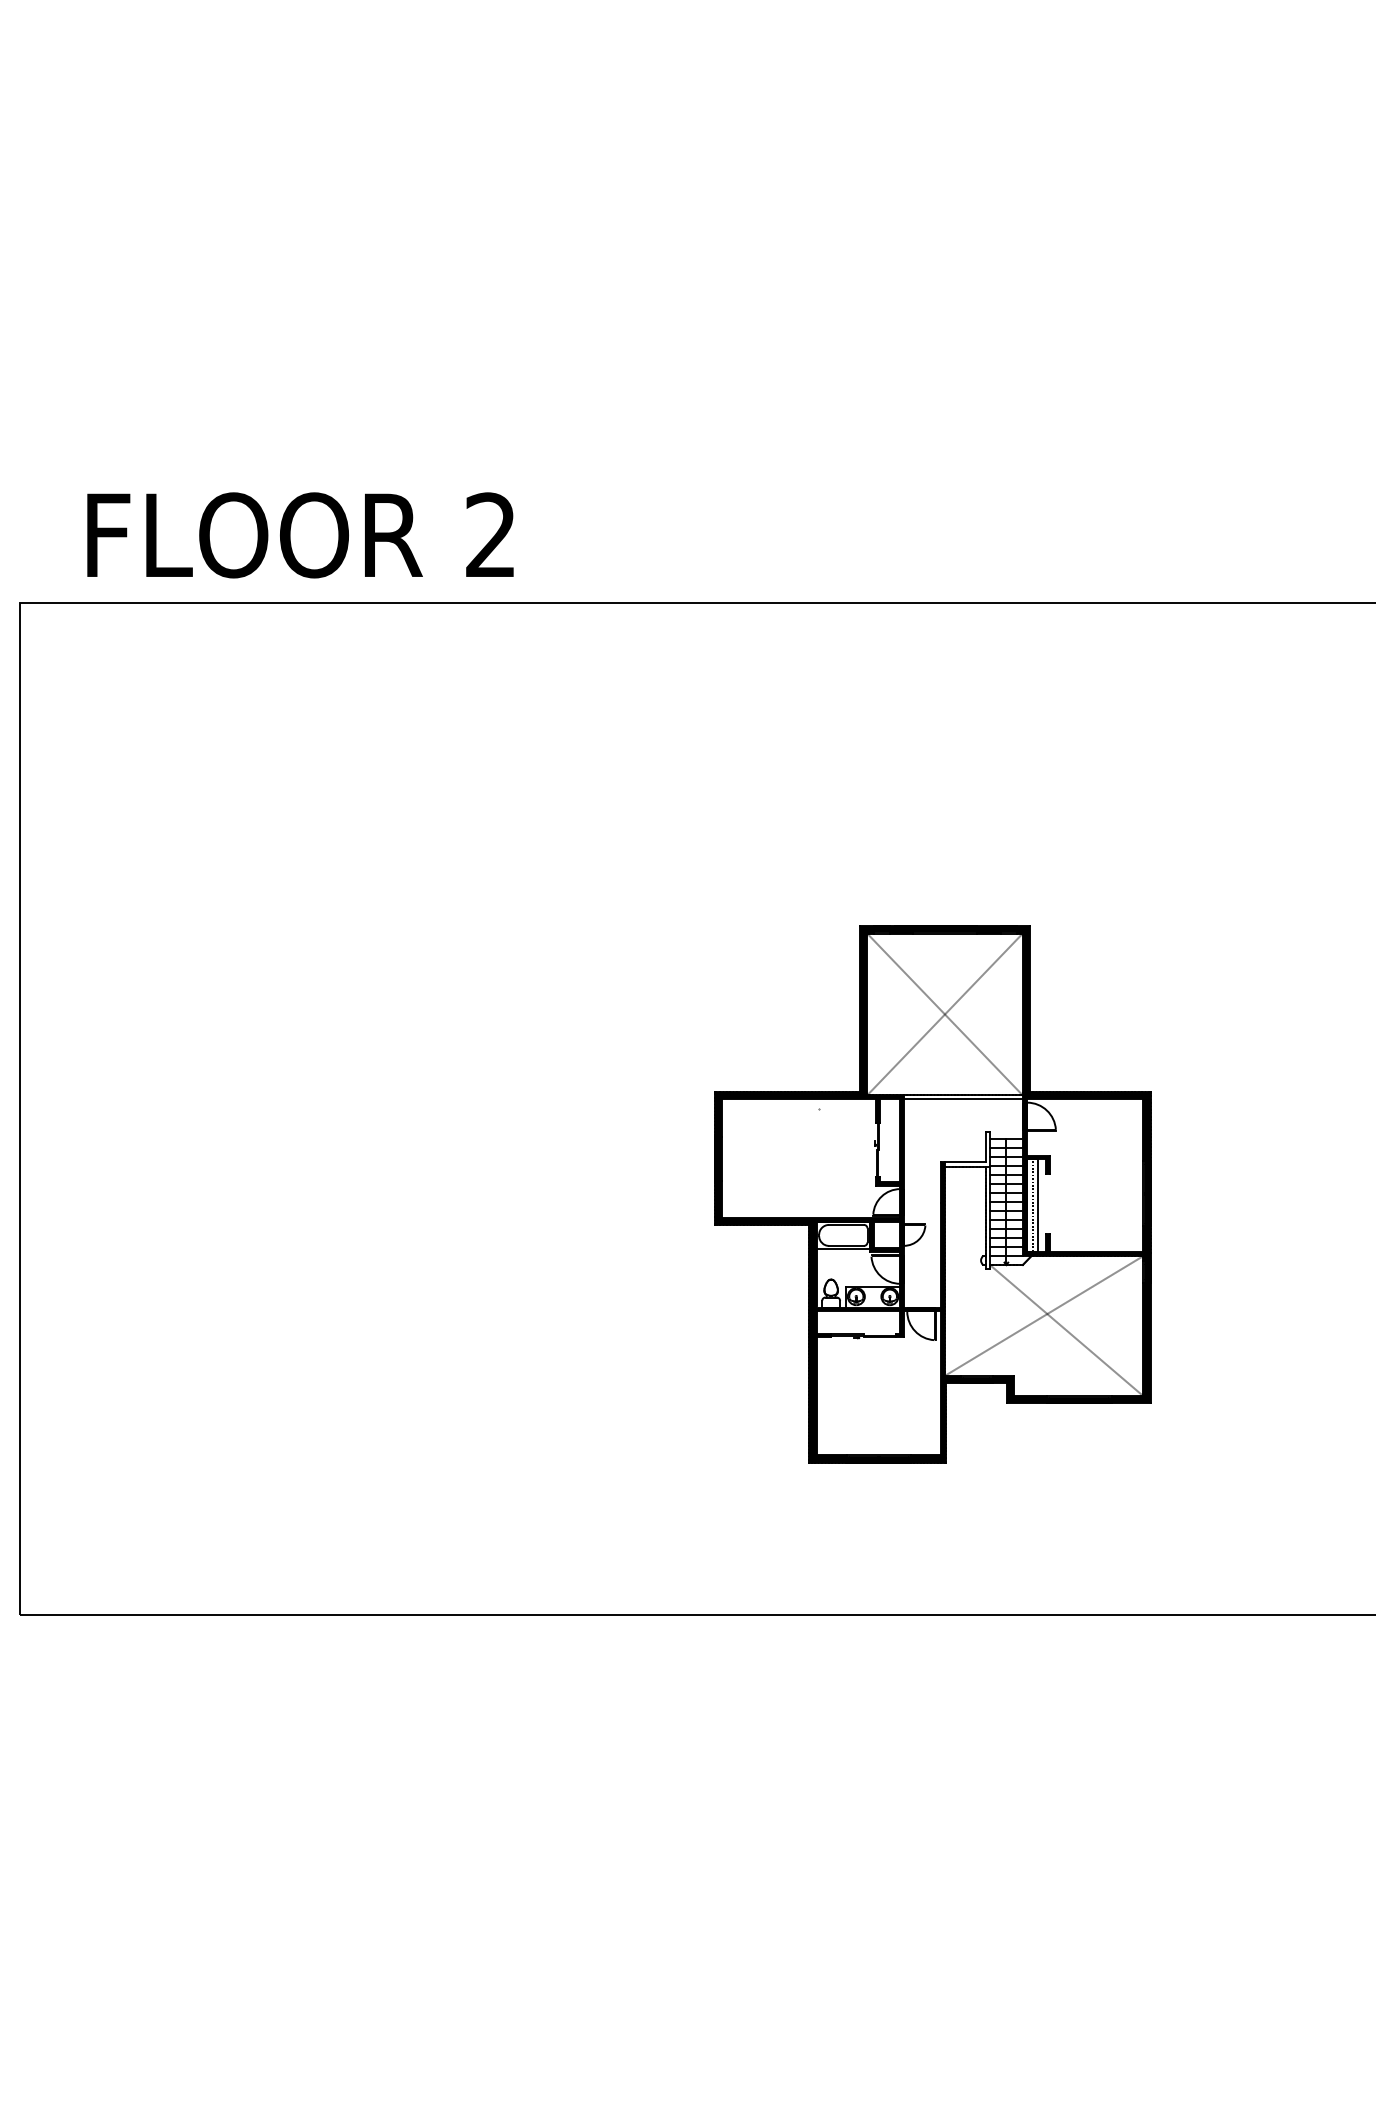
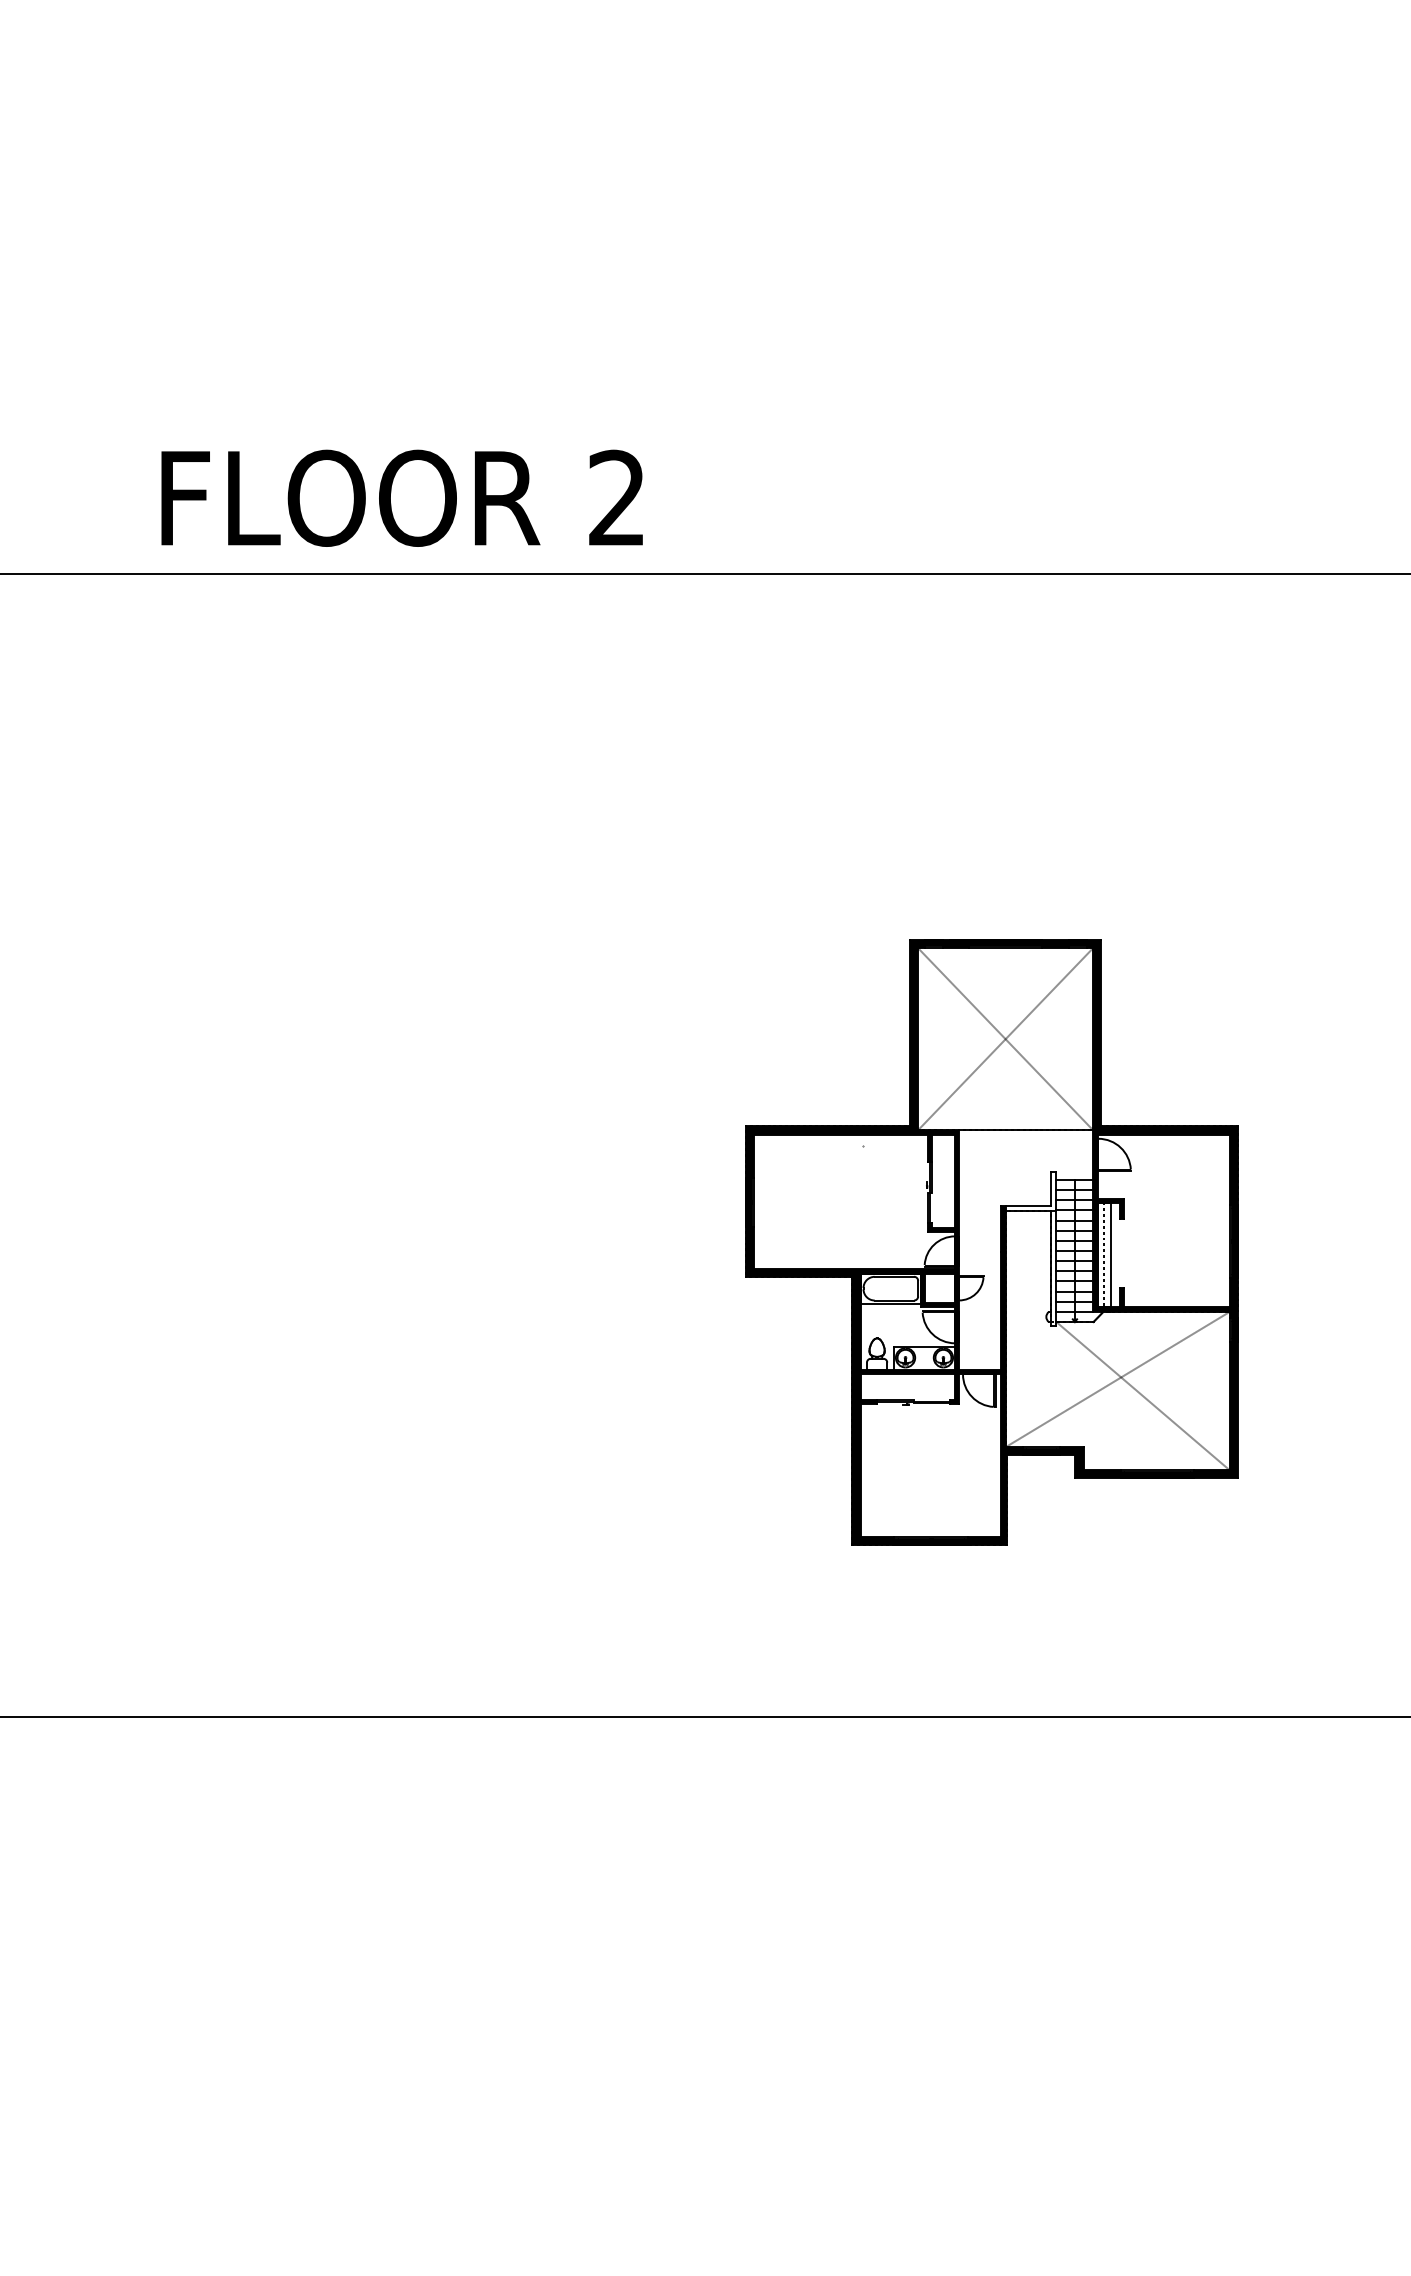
text: (300, 535) -> (402, 498), moved
line: (962, 1098) -> (1025, 1134), removed

